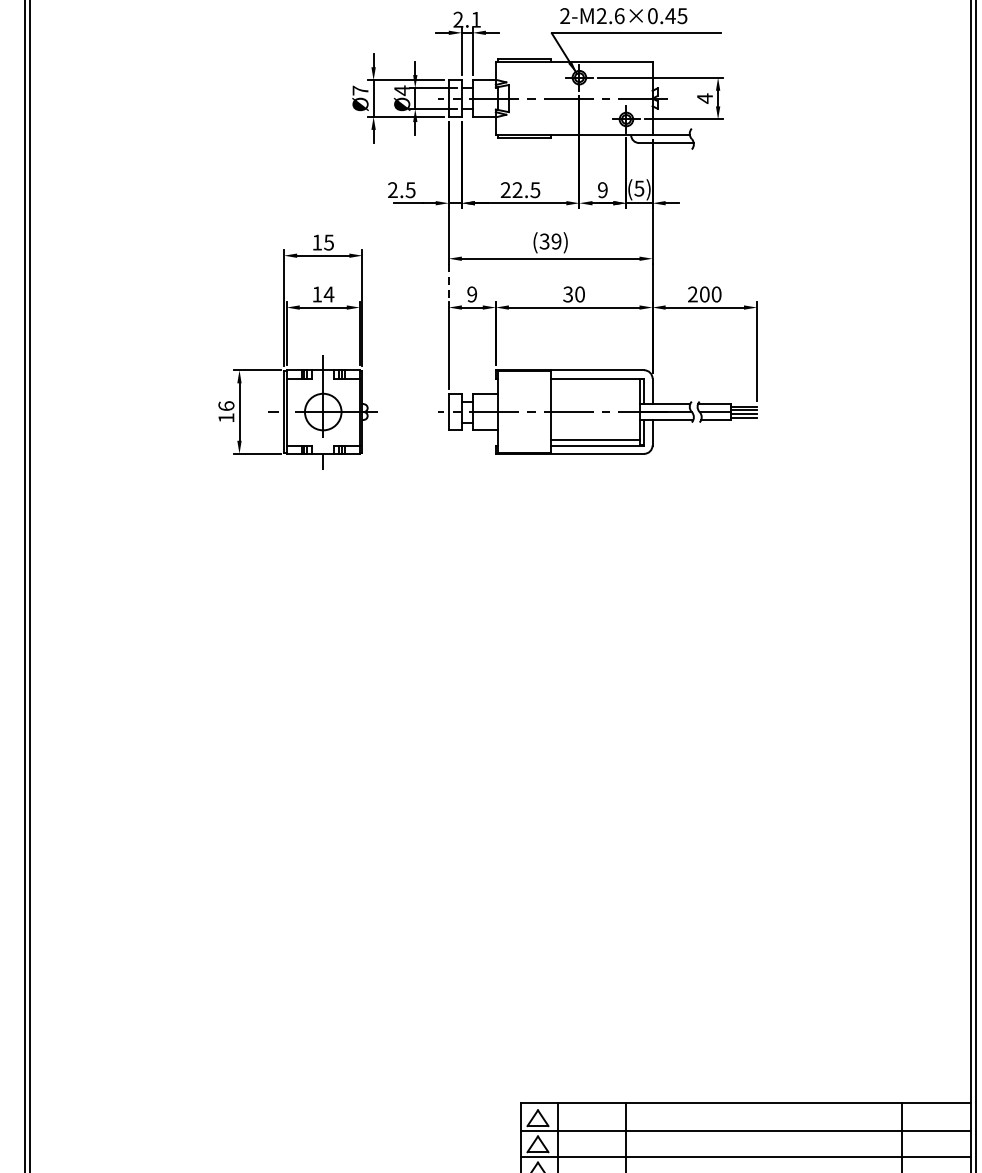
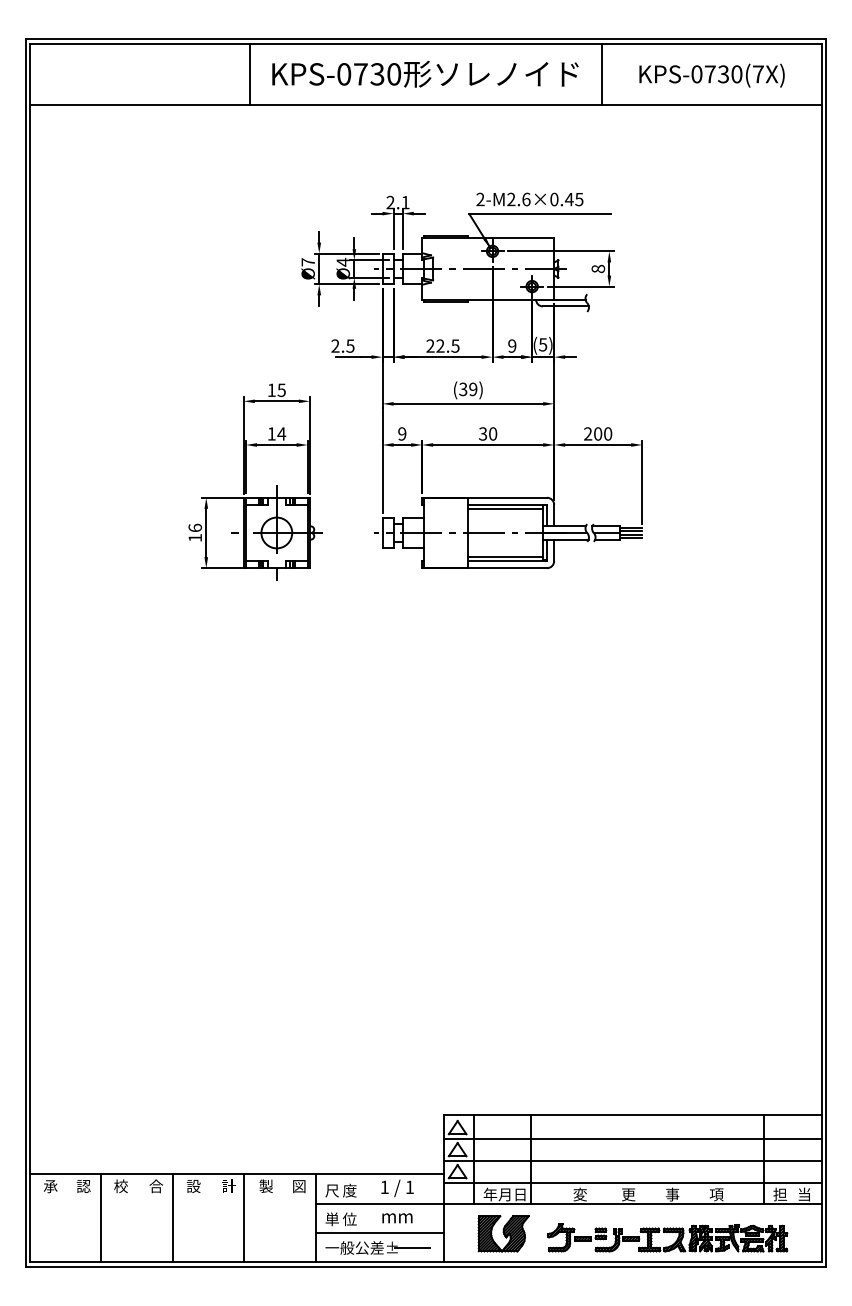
text: (705, 98) -> (598, 268), 4 -> 8
line: (448, 283) -> (382, 424), dashed -> solid
line: (594, 384) -> (505, 509), added

